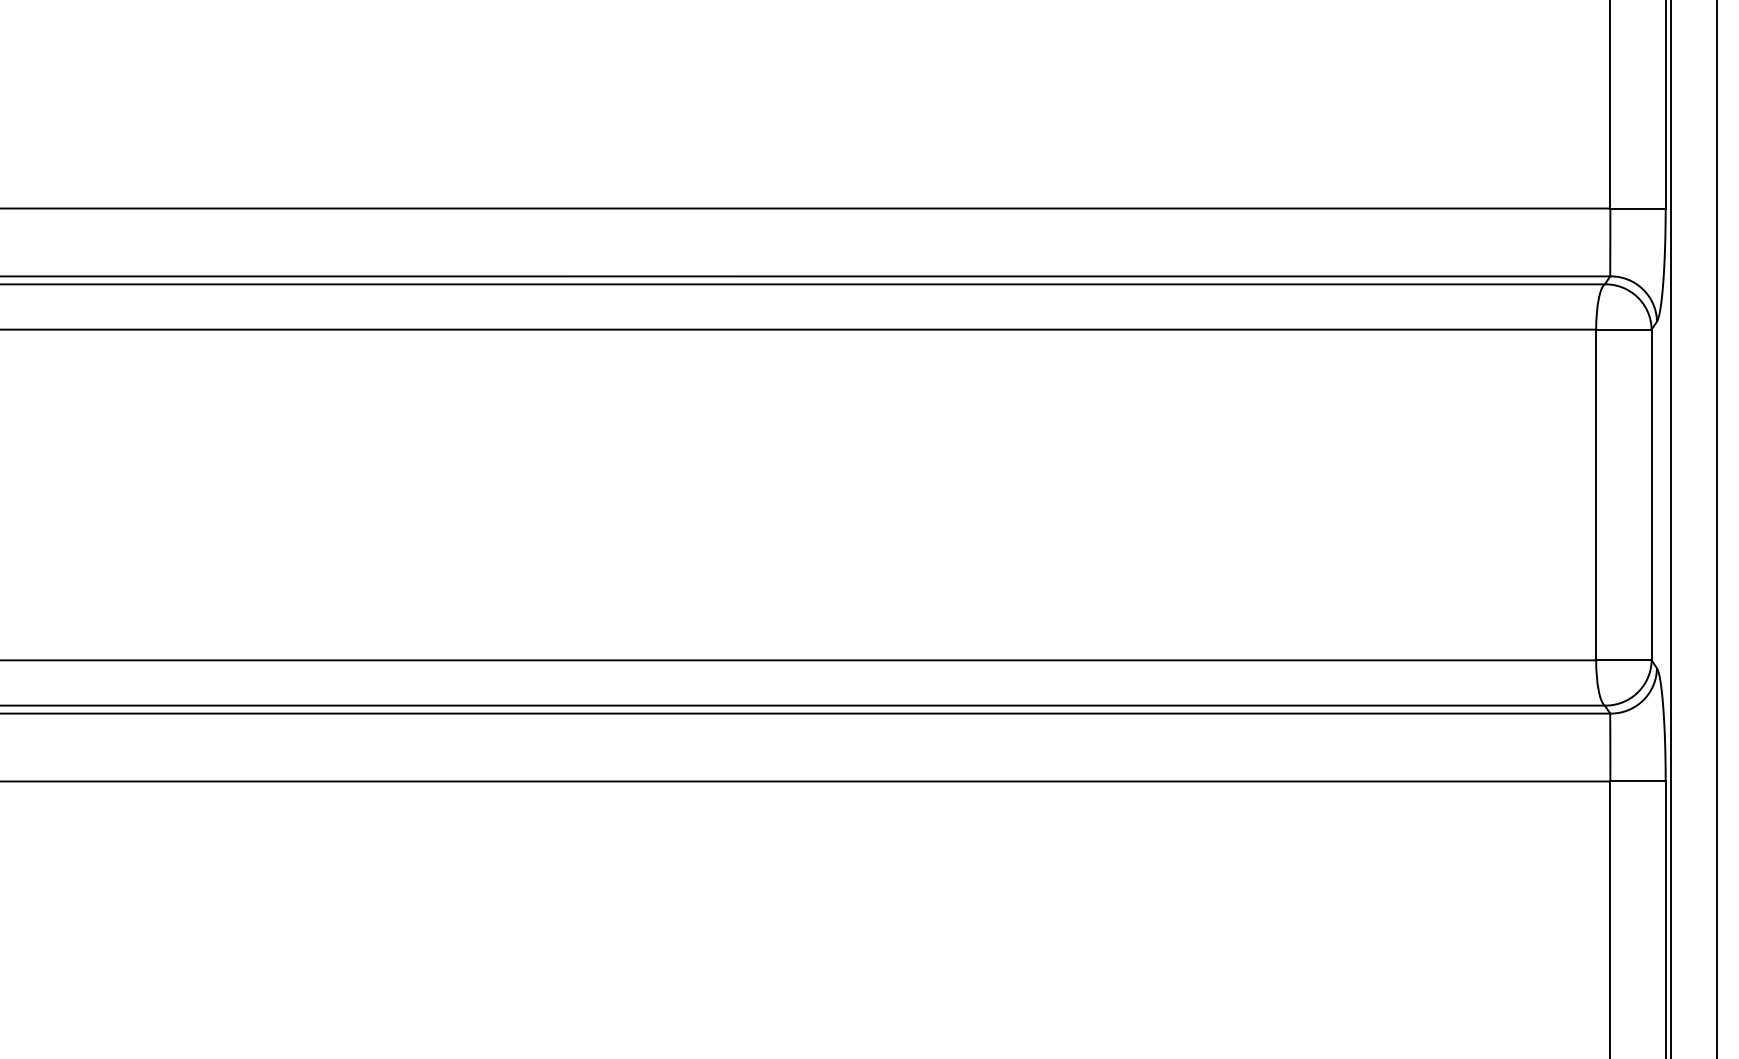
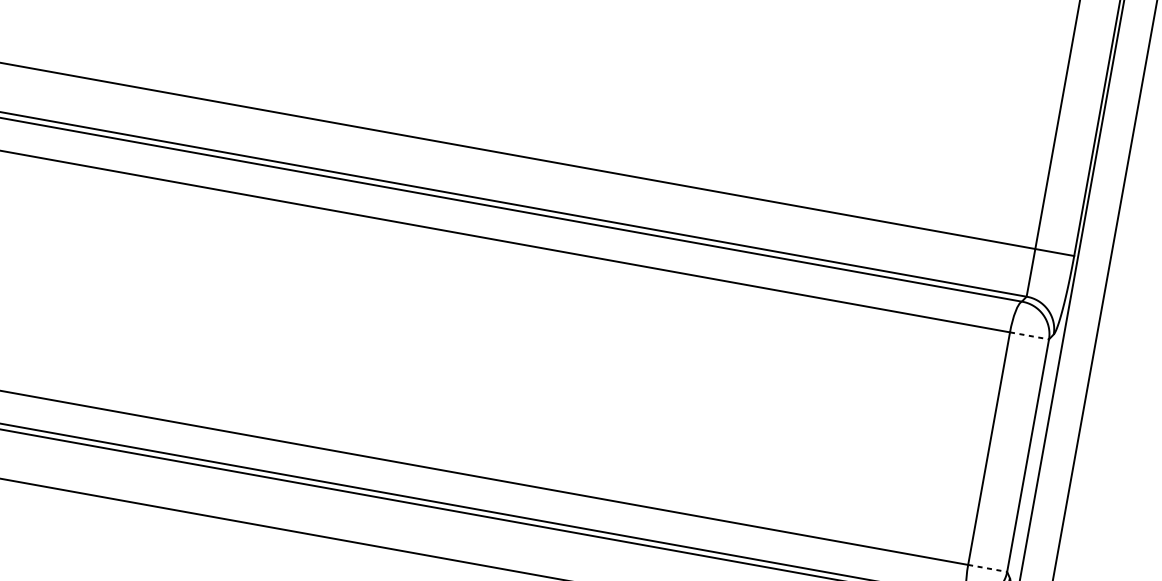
line: (1623, 329) -> (1029, 335), solid -> dashed
line: (1623, 660) -> (987, 568), solid -> dashed

